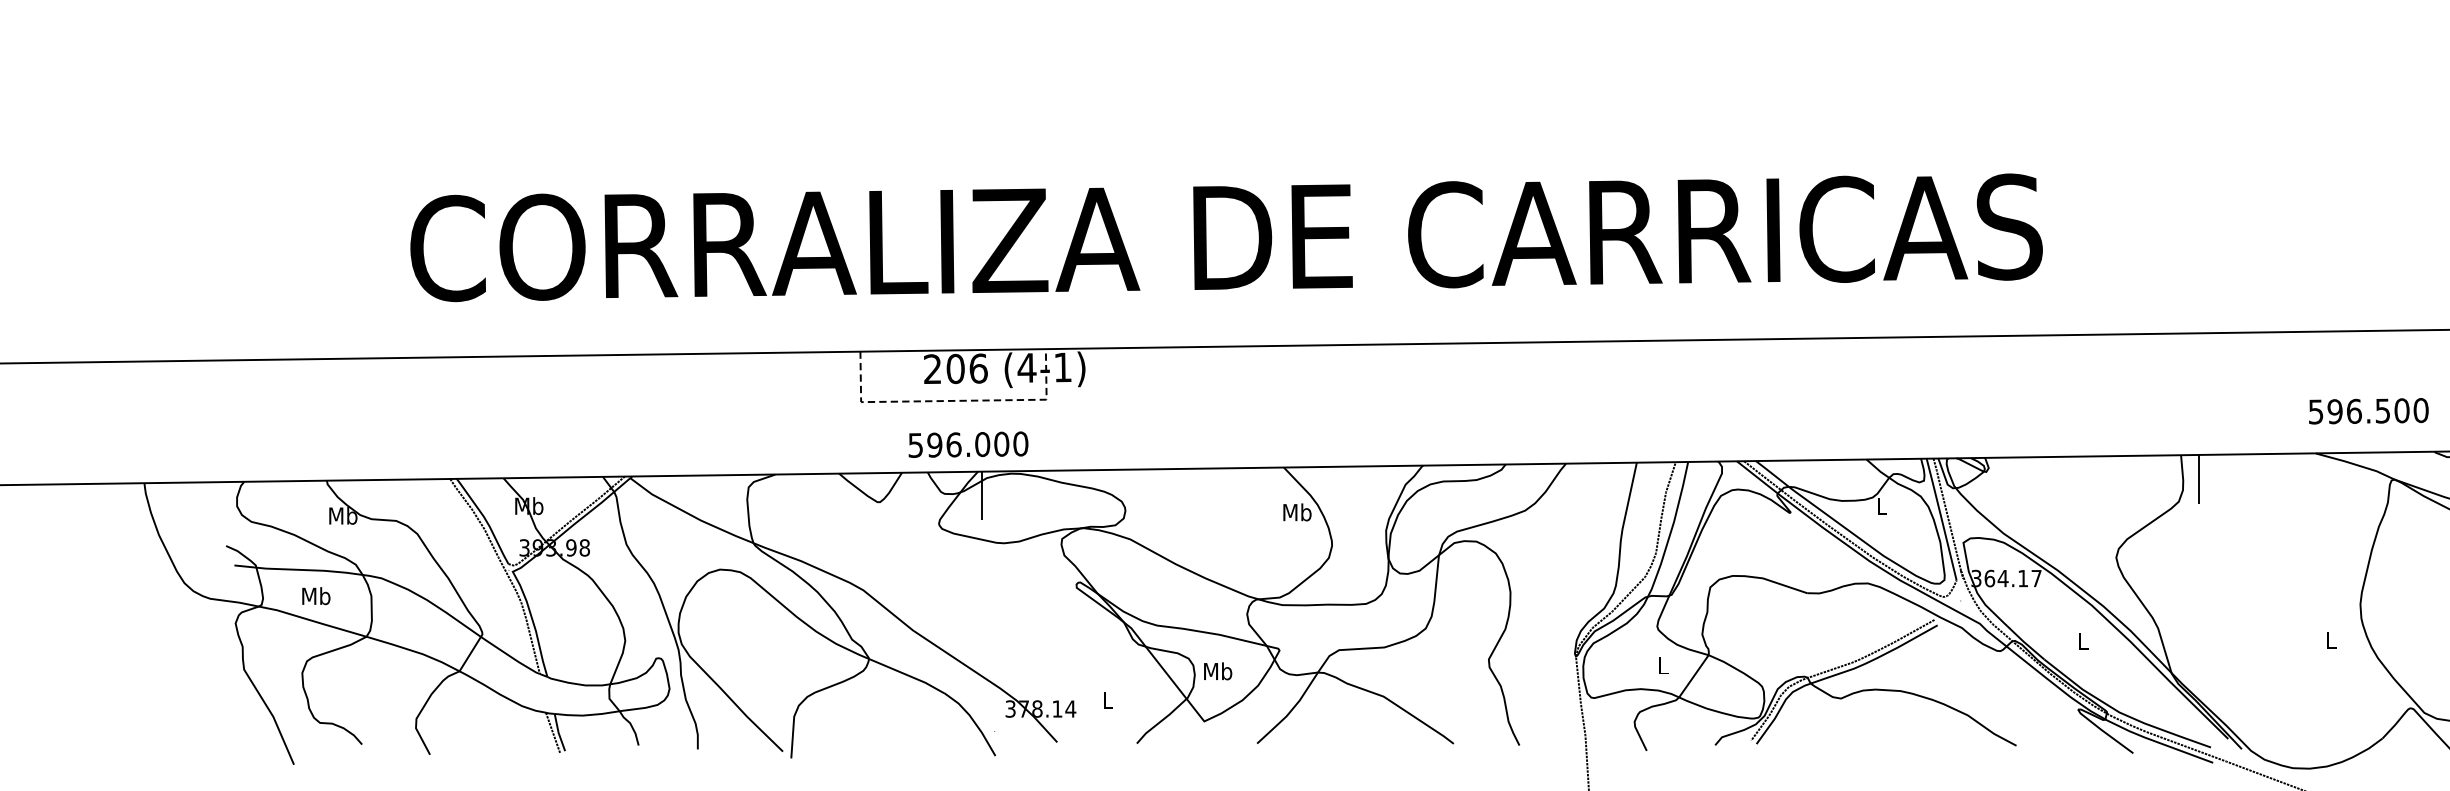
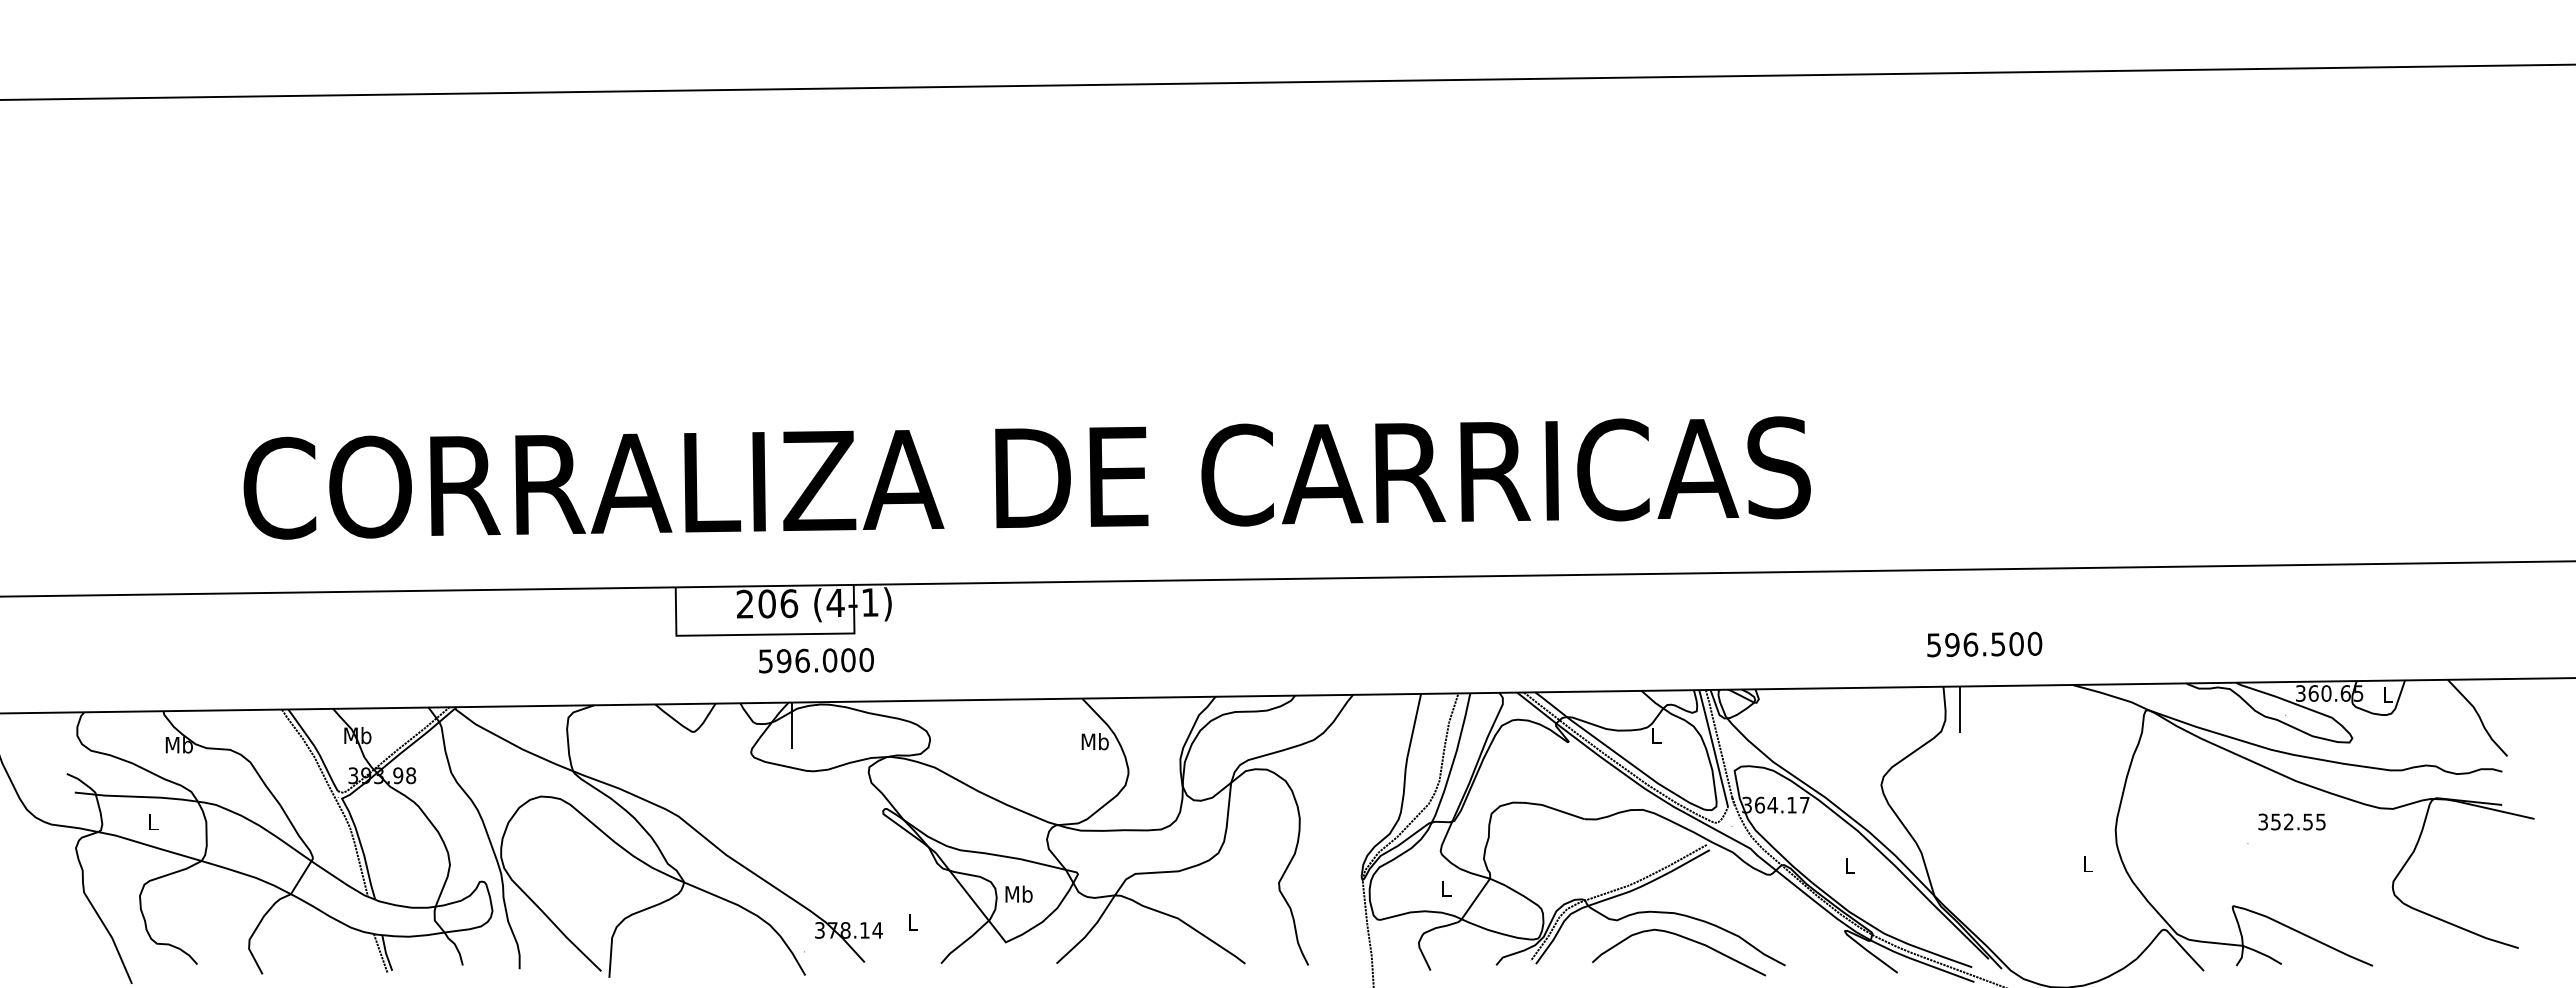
line: (953, 400) -> (765, 634), dashed -> solid
text: (2368, 411) -> (1984, 644), moved
text: (968, 444) -> (816, 660), moved
text: (316, 595) -> (153, 821), Mb -> L
curve: (1910, 717) -> (1683, 938), added

